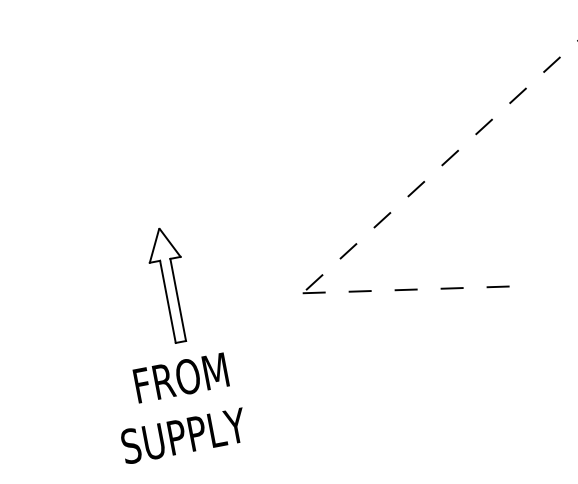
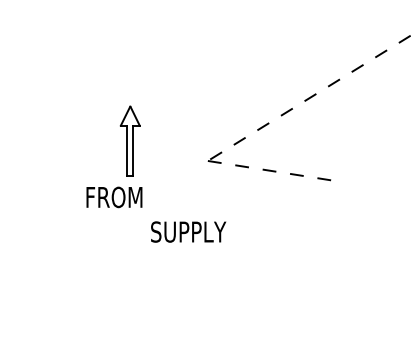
text: (181, 378) -> (114, 197), moved
text: (183, 435) -> (188, 231), moved

